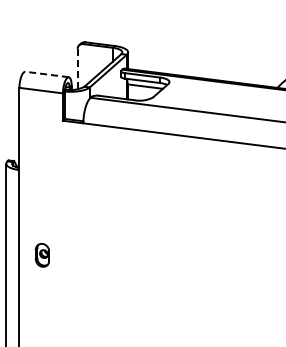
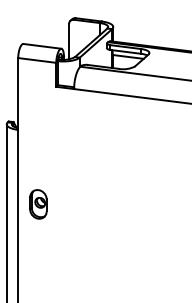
line: (77, 69) -> (68, 41), dashed -> solid
line: (47, 74) -> (42, 46), dashed -> solid
part: (42, 255) -> (38, 204), size x1.43

